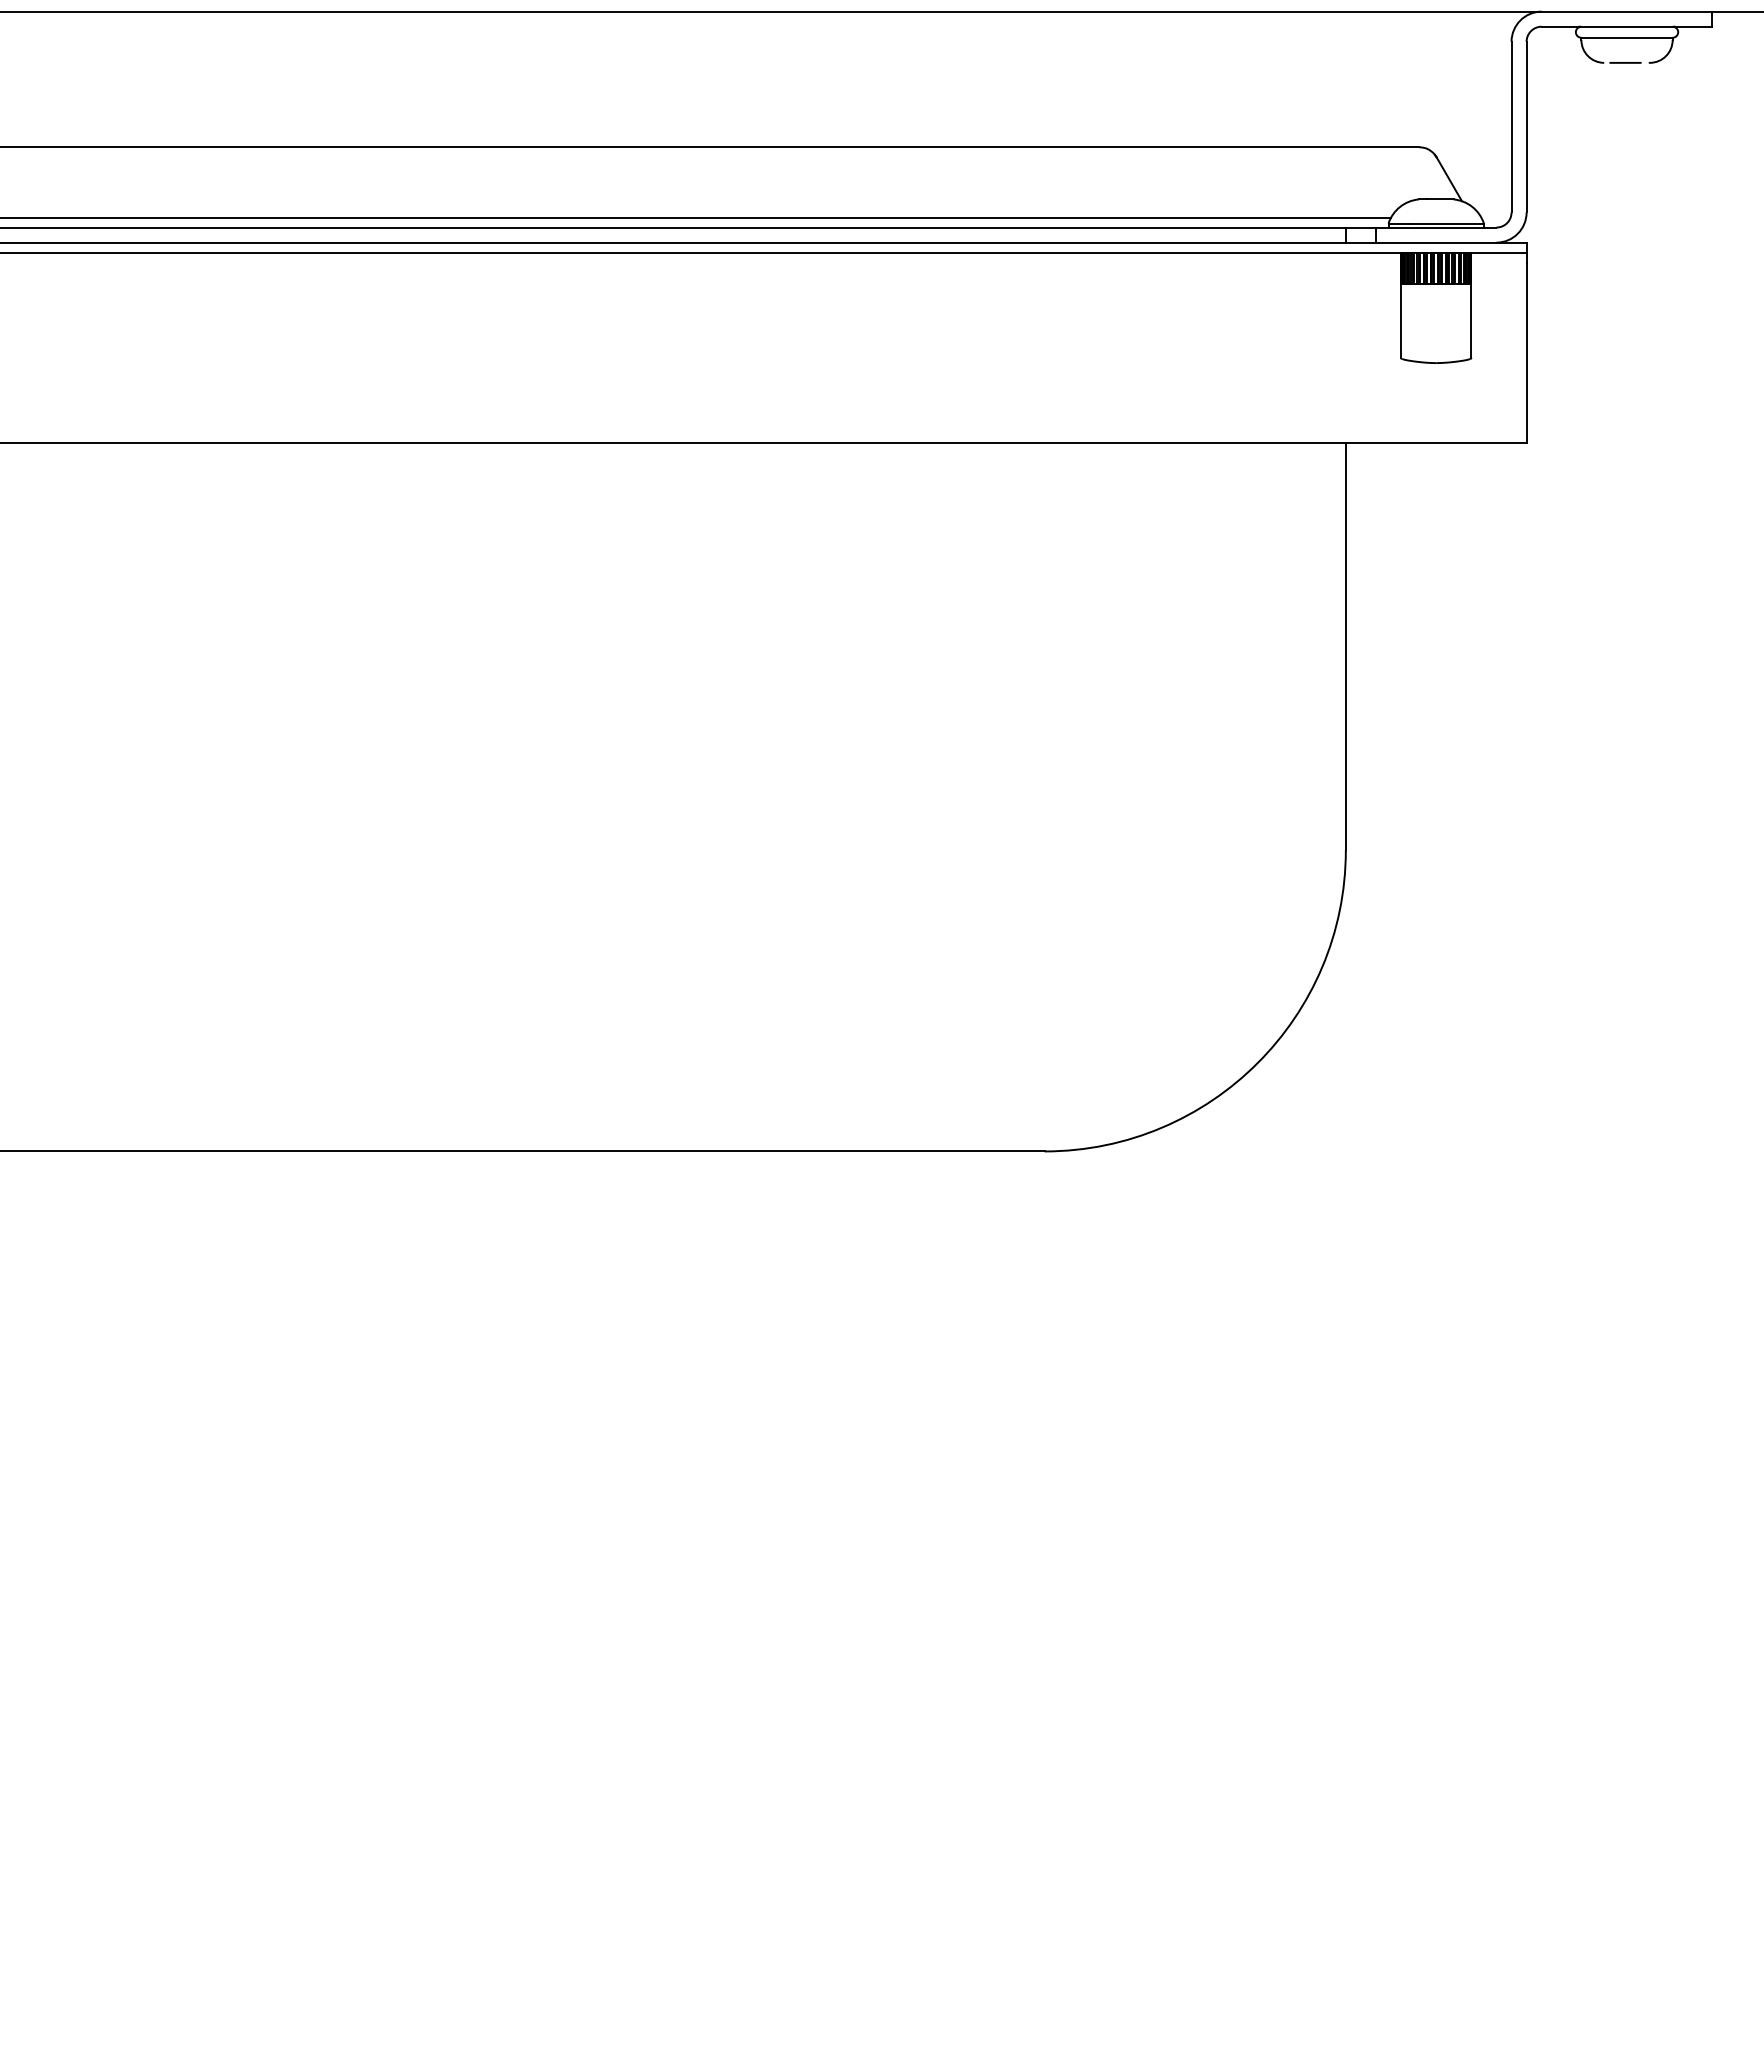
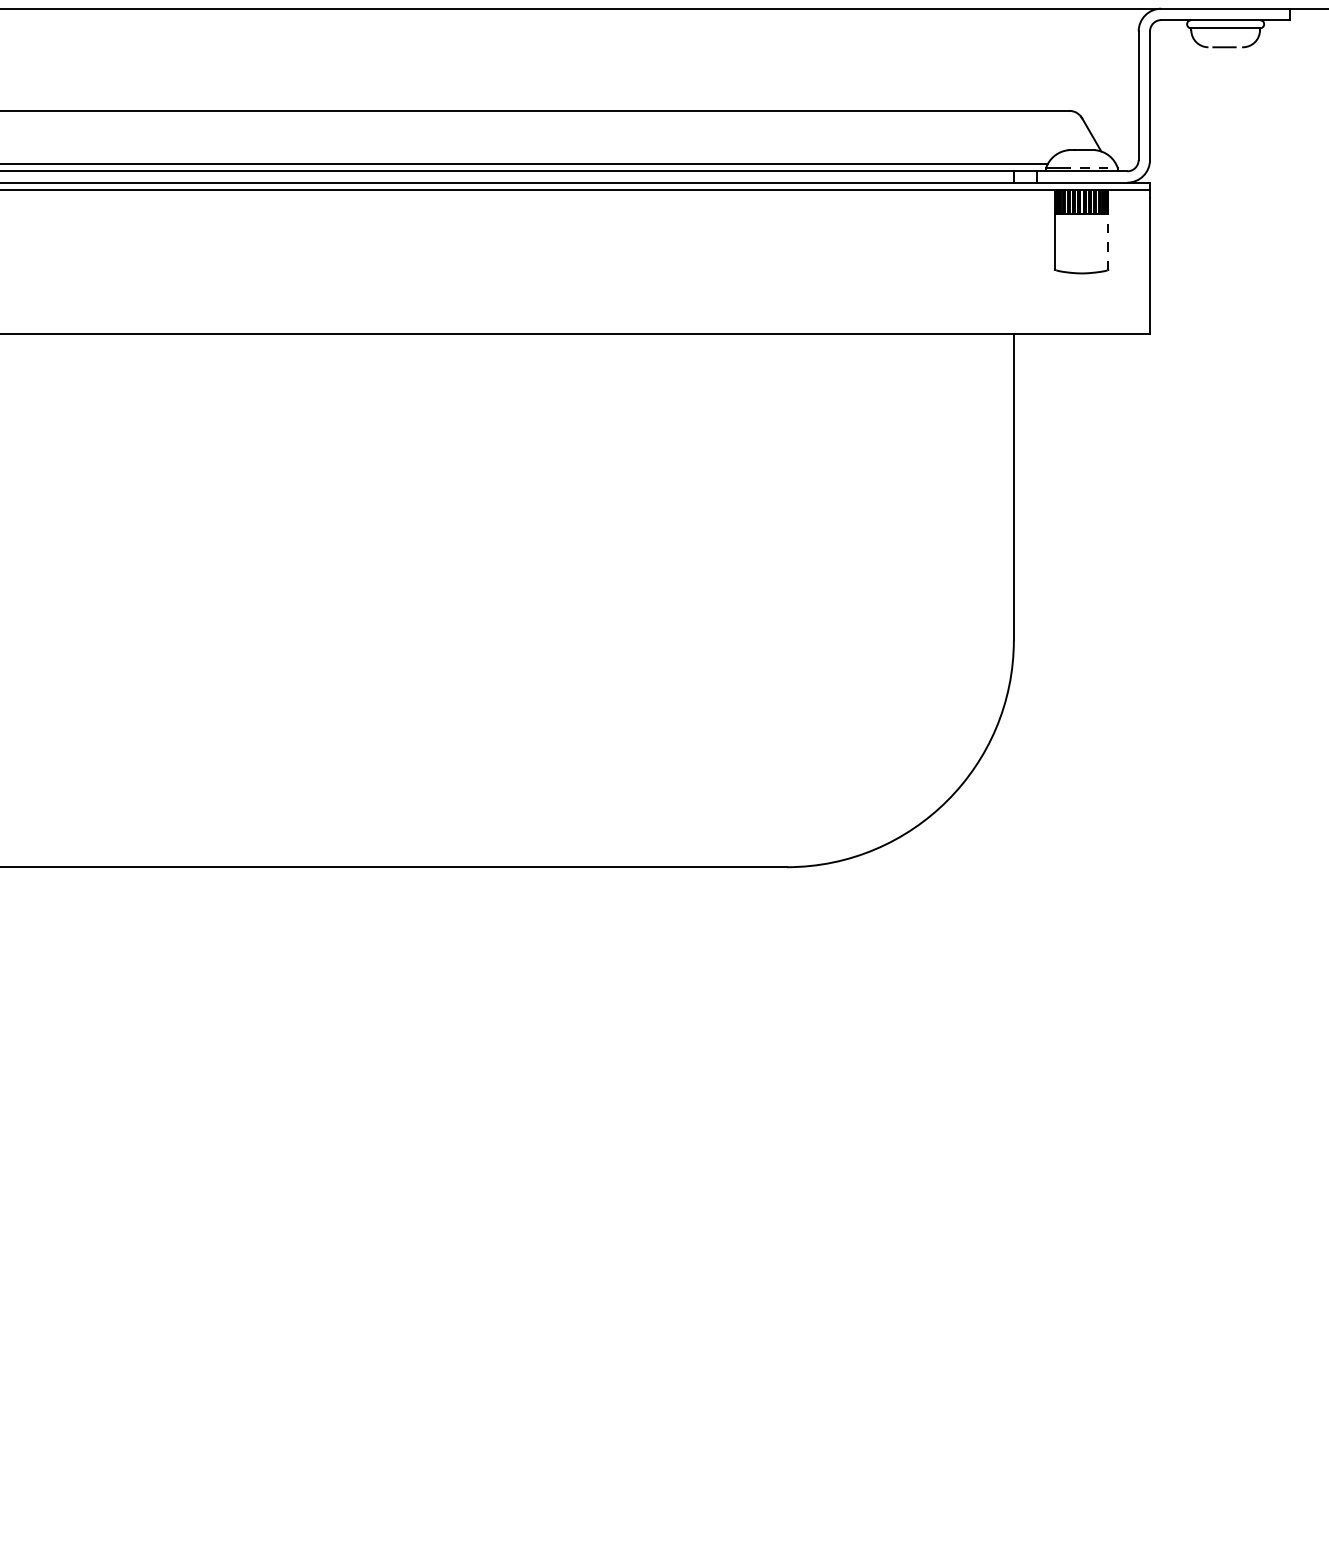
line: (1447, 223) -> (1090, 168), solid -> dashed
line: (1471, 320) -> (1108, 241), solid -> dashed

